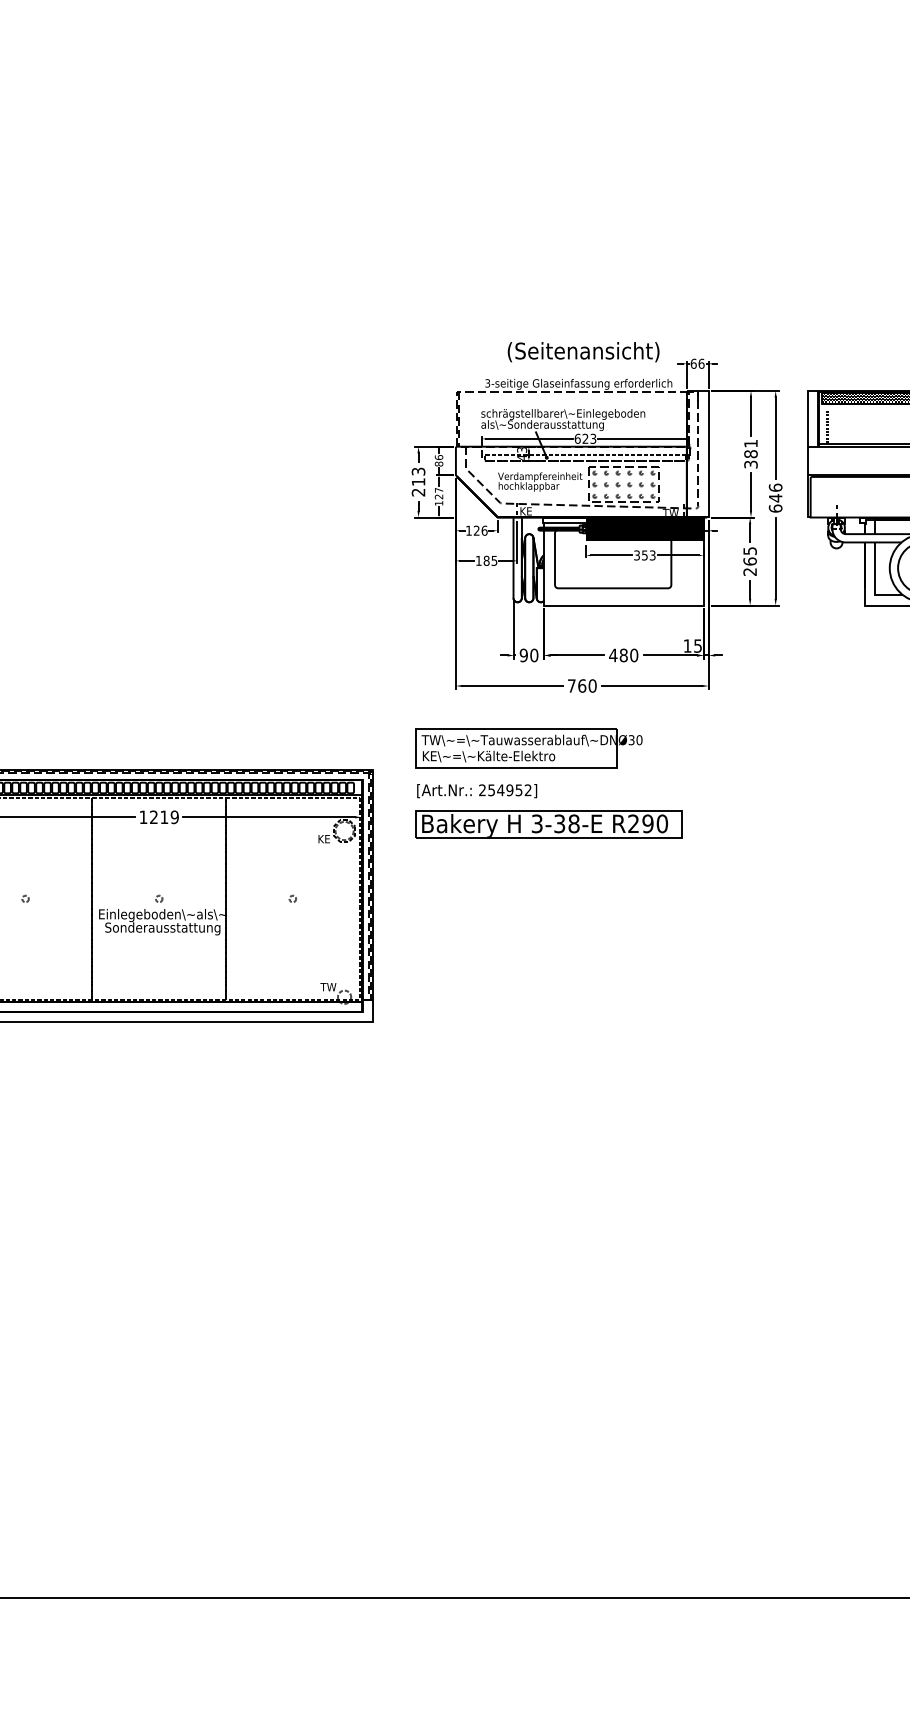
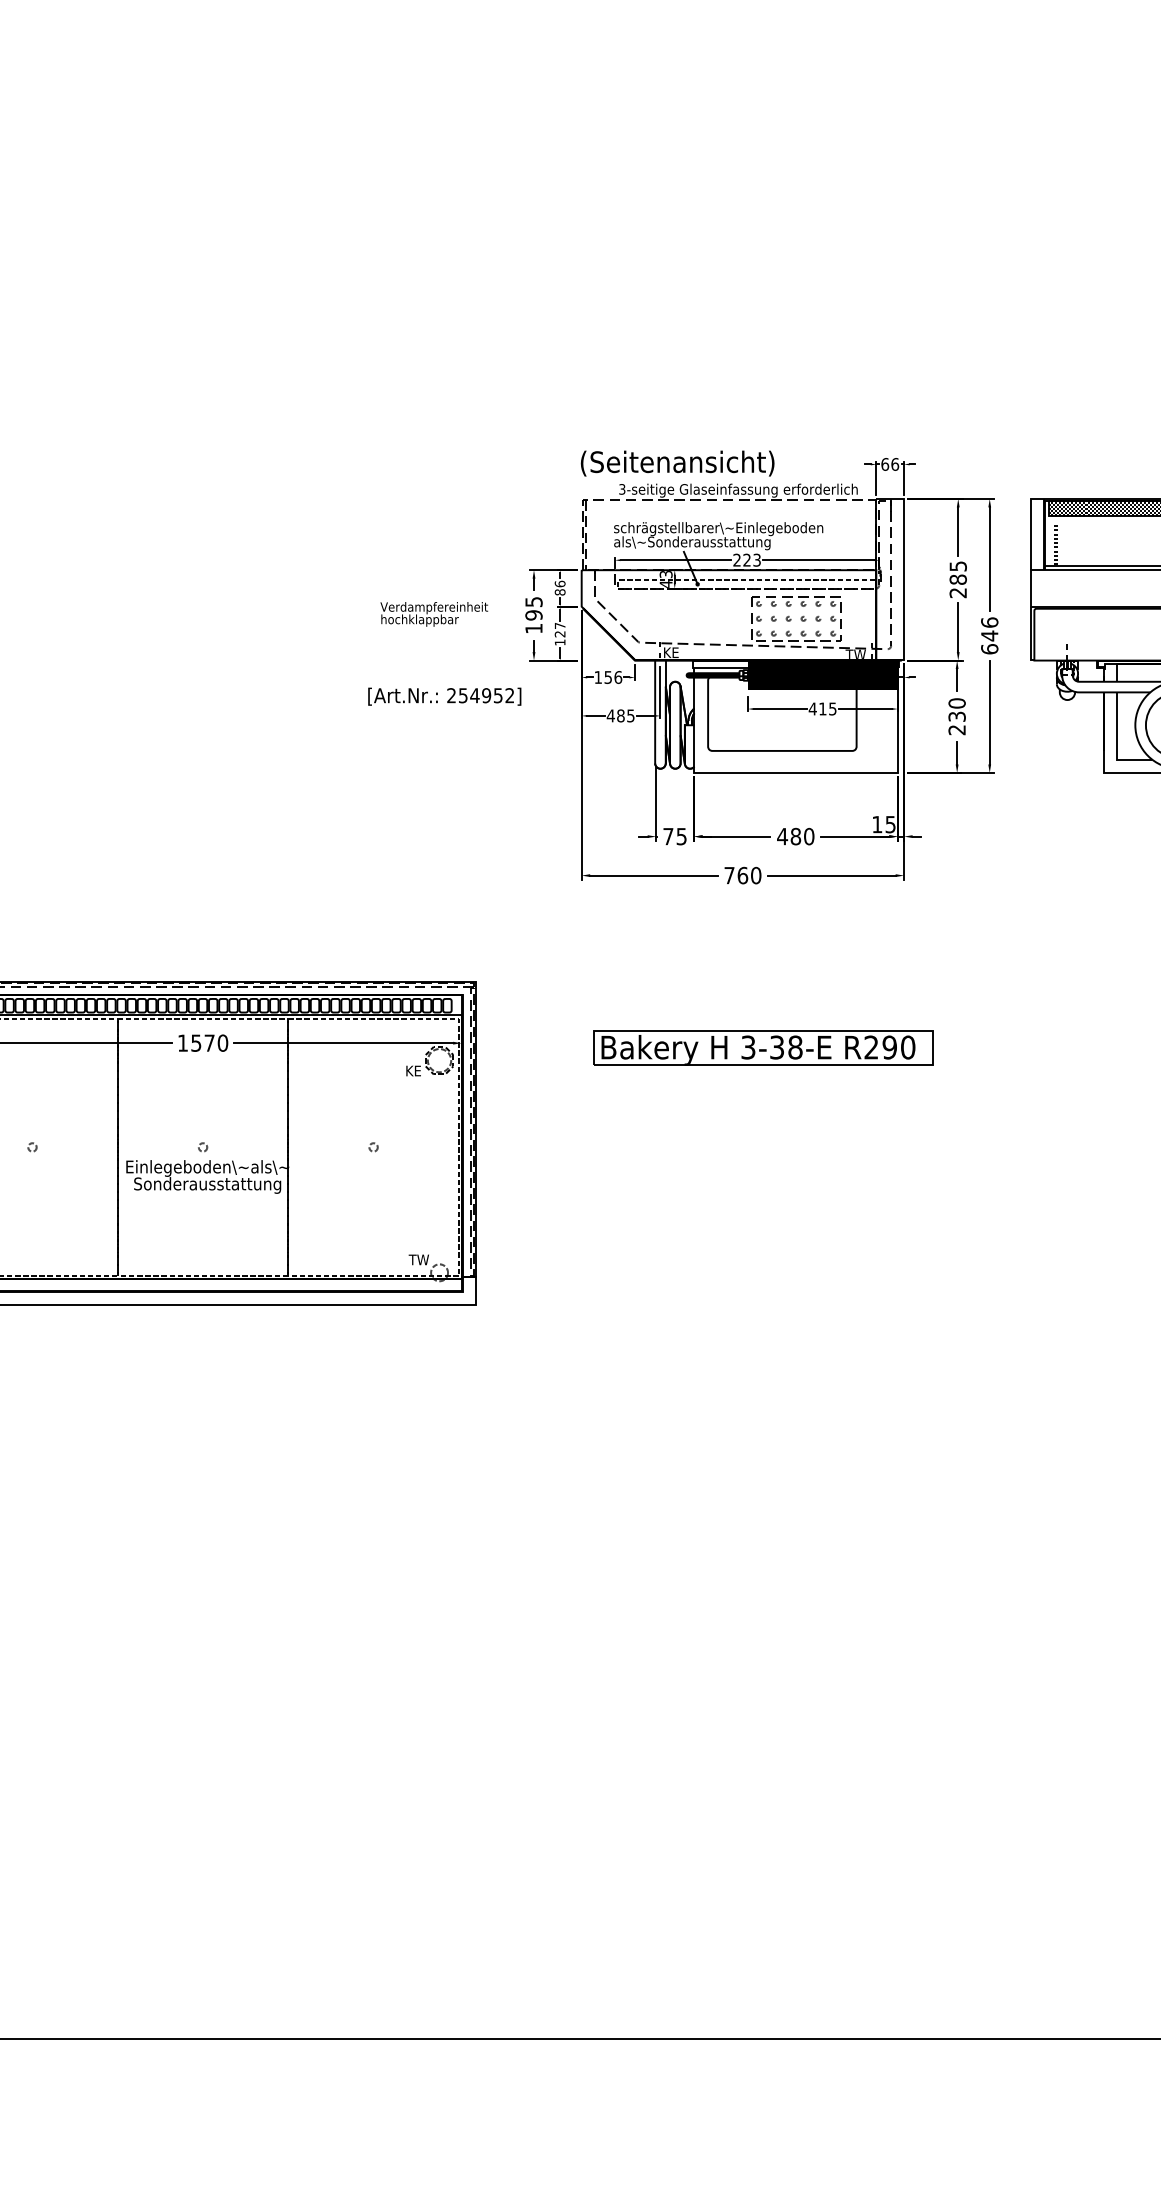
text: (583, 352) -> (677, 463), moved
text: (578, 438) -> (737, 559), 623 -> 223
text: (750, 453) -> (957, 579), 381 -> 285
text: (418, 482) -> (533, 615), 213 -> 195
text: (540, 482) -> (434, 614), moved
text: (476, 530) -> (607, 677), 126 -> 156
text: (644, 555) -> (822, 708), 353 -> 415
text: (749, 555) -> (956, 709), 265 -> 230
text: (478, 560) -> (610, 715), 185 -> 485
text: (528, 655) -> (674, 836), 90 -> 75
part: (528, 748) -> (674, 955), removed
text: (476, 790) -> (444, 696), moved
text: (164, 816) -> (209, 1042), 1219 -> 1570
part: (549, 823) -> (763, 1047), moved

